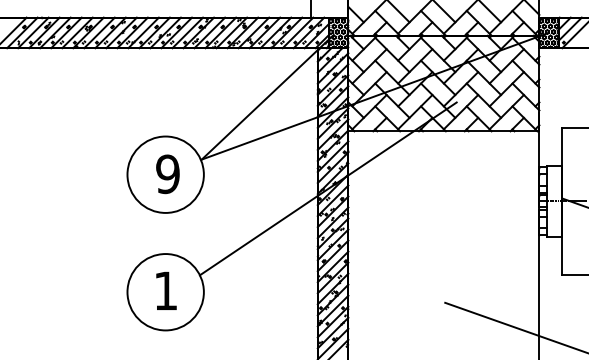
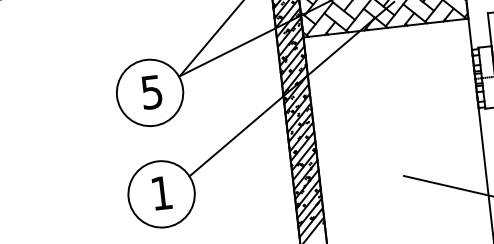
text: (167, 173) -> (151, 91), 9 -> 5

